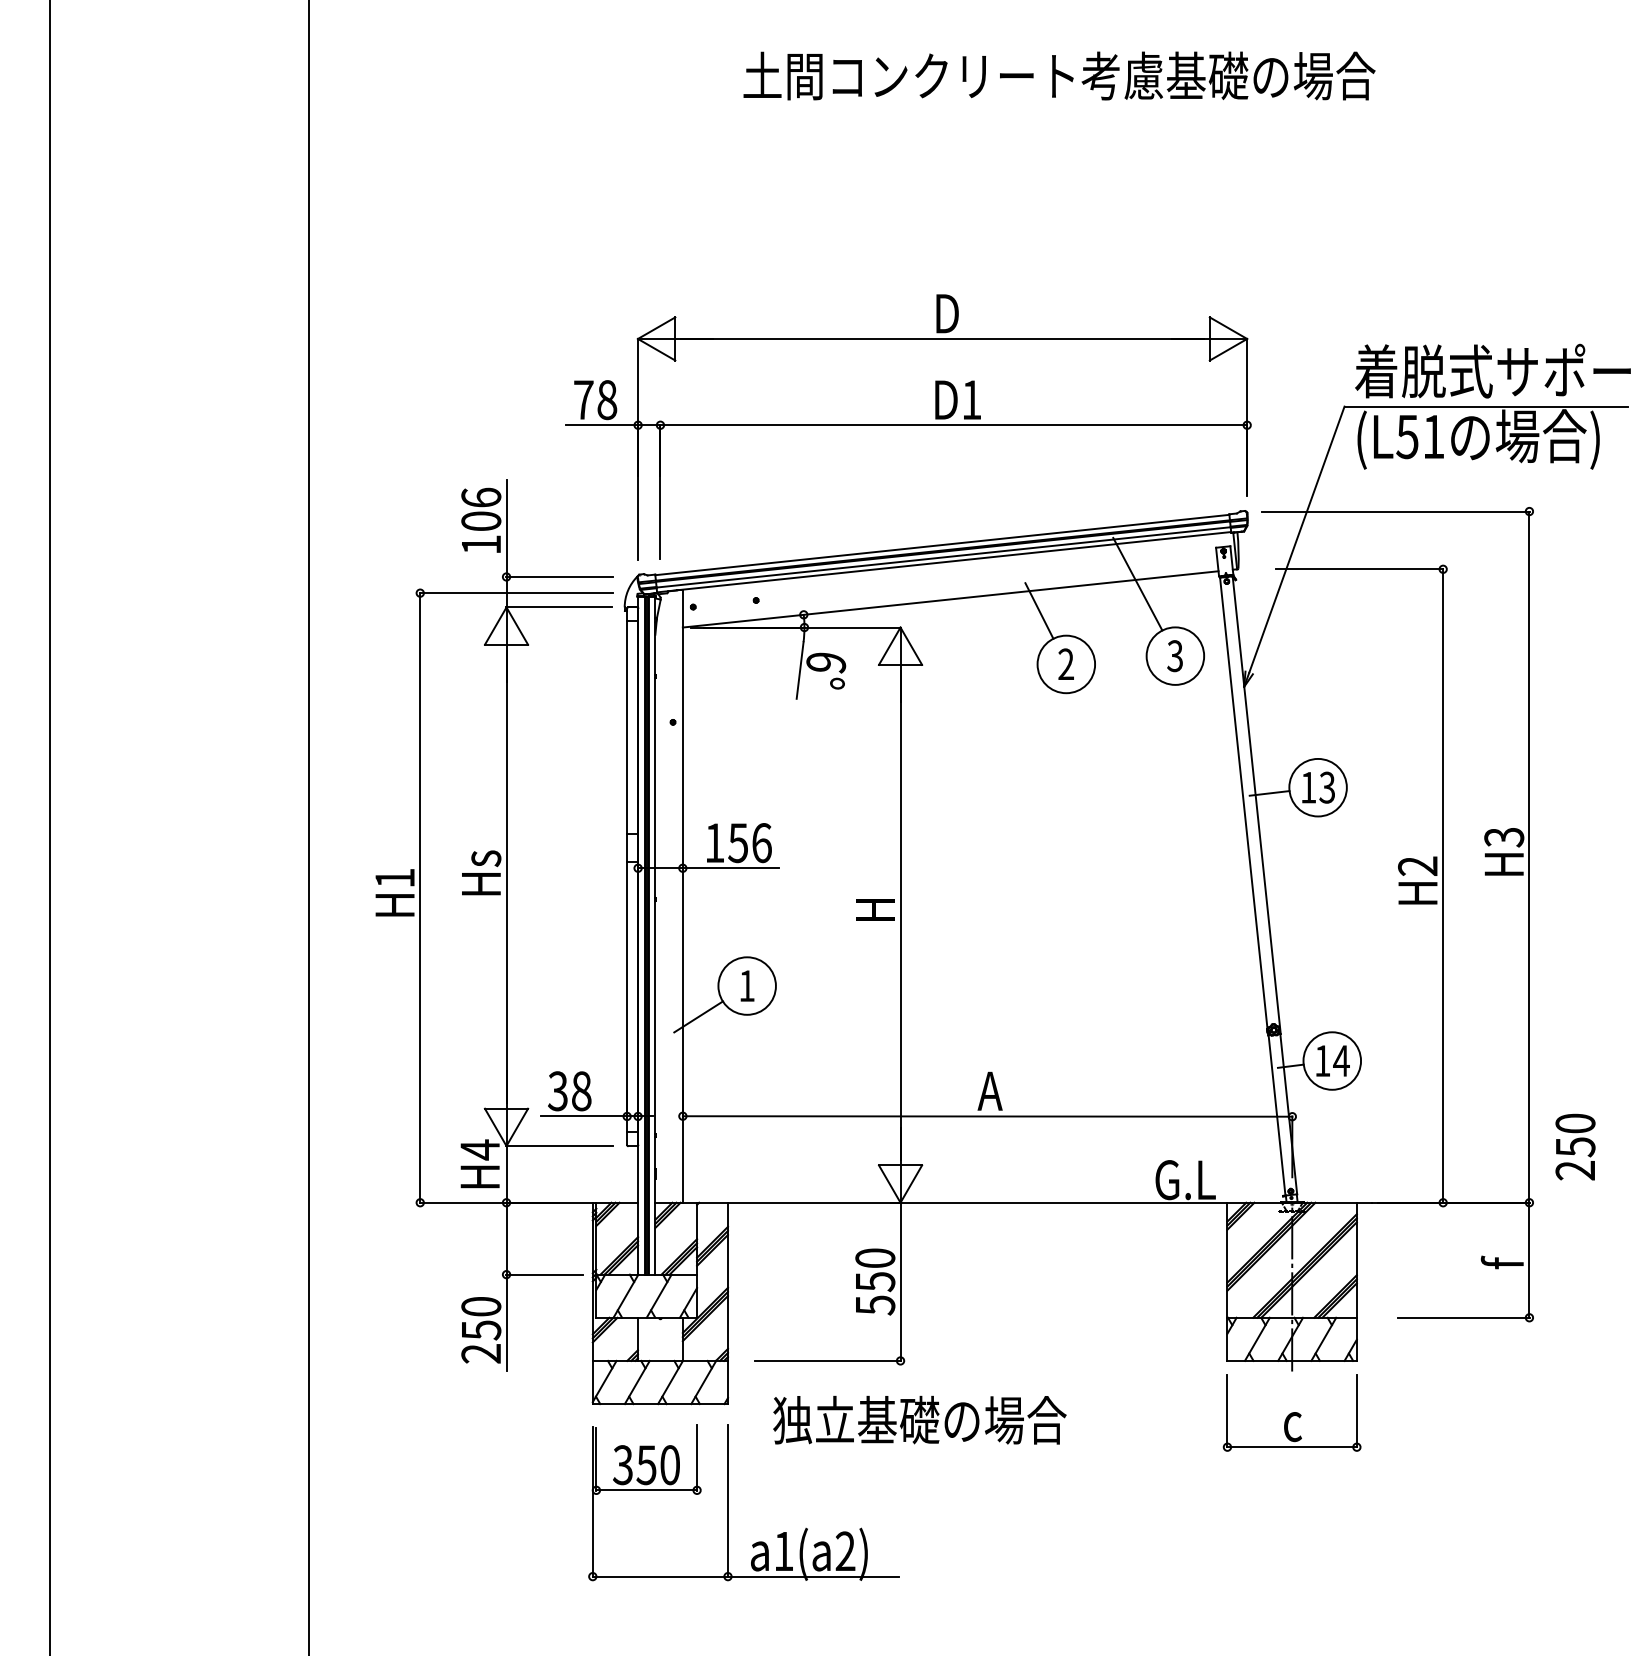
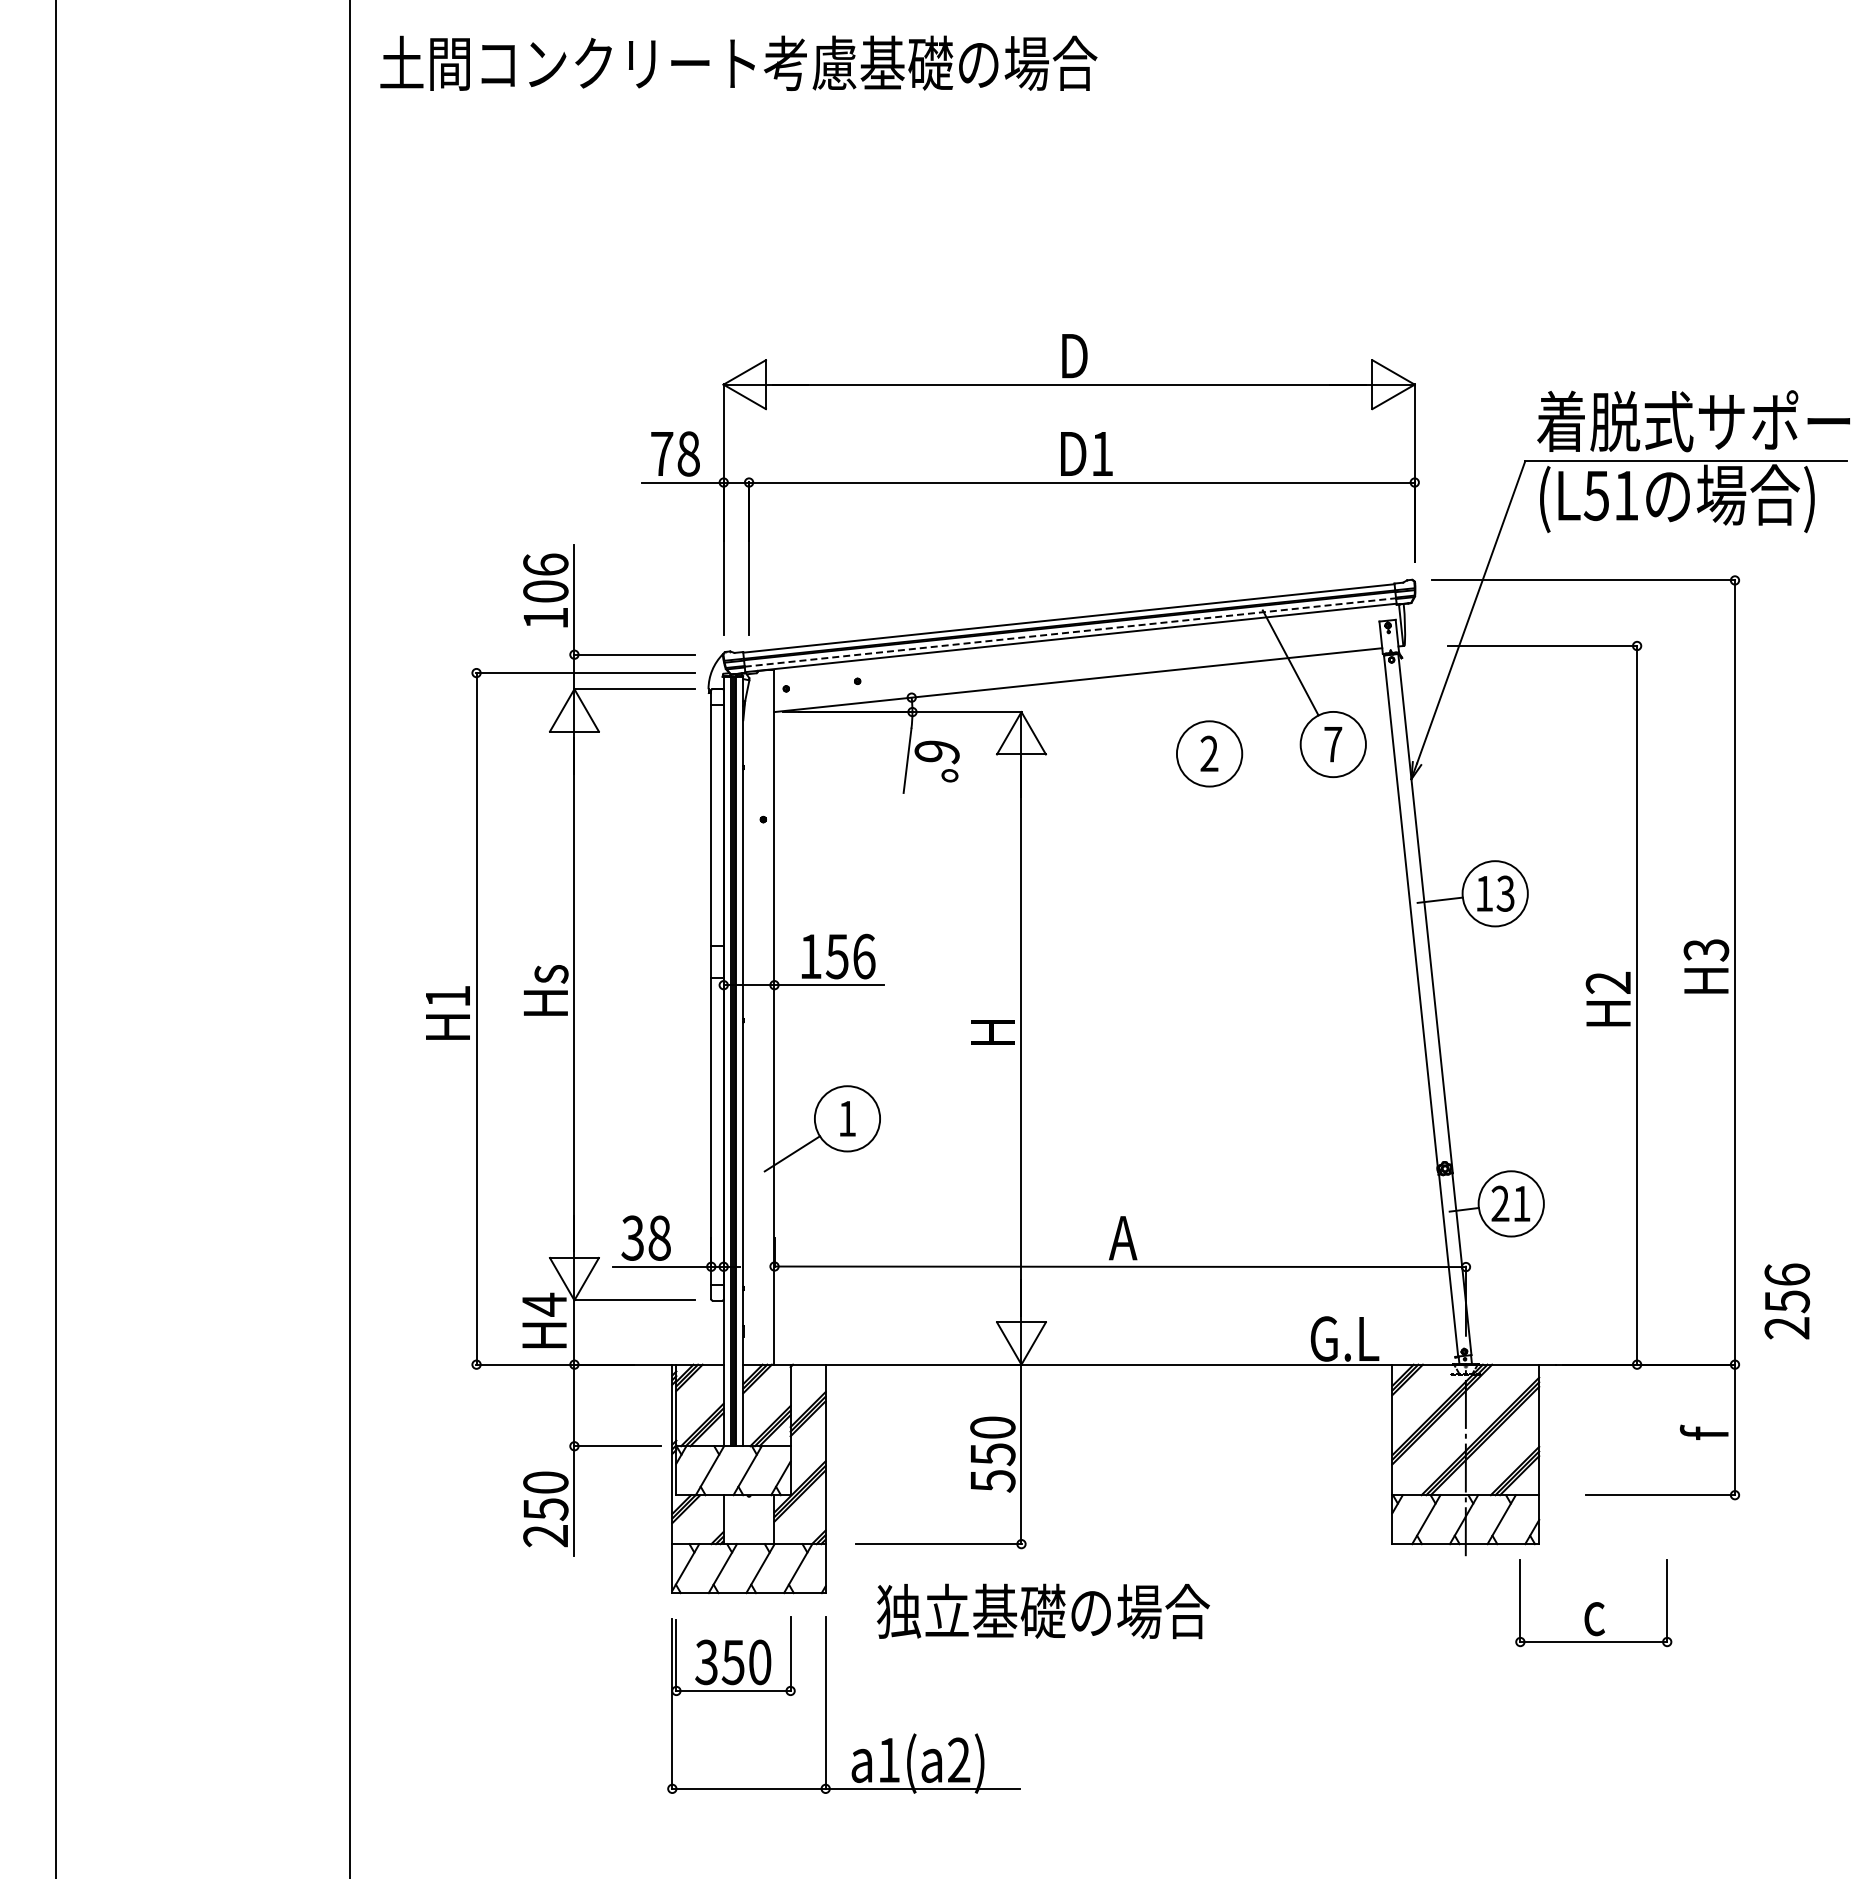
text: (1059, 75) -> (738, 62), moved
line: (943, 557) -> (1070, 632), solid -> dashed
line: (1038, 610) -> (1178, 692), removed
text: (1175, 656) -> (1333, 744), 3 -> 7
text: (1332, 1060) -> (1511, 1203), 14 -> 21
text: (1574, 1123) -> (1786, 1274), 250 -> 256
part: (1291, 1413) -> (1593, 1603), moved

